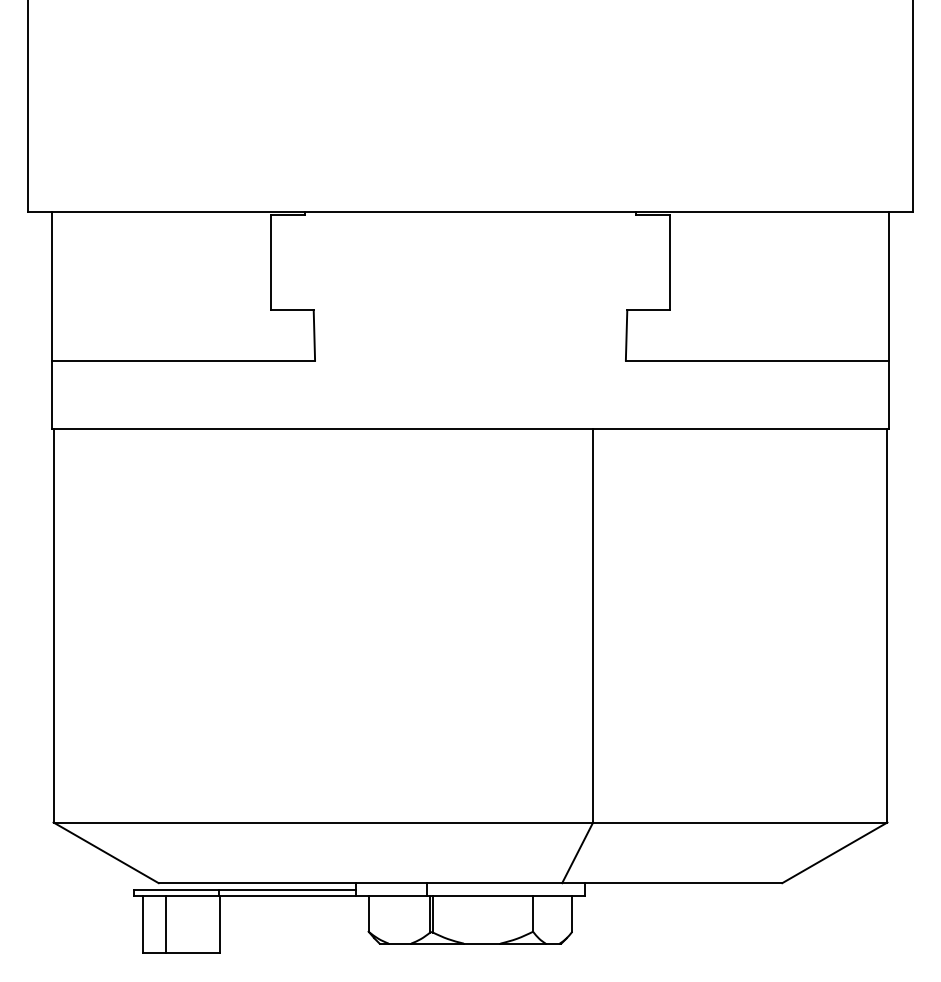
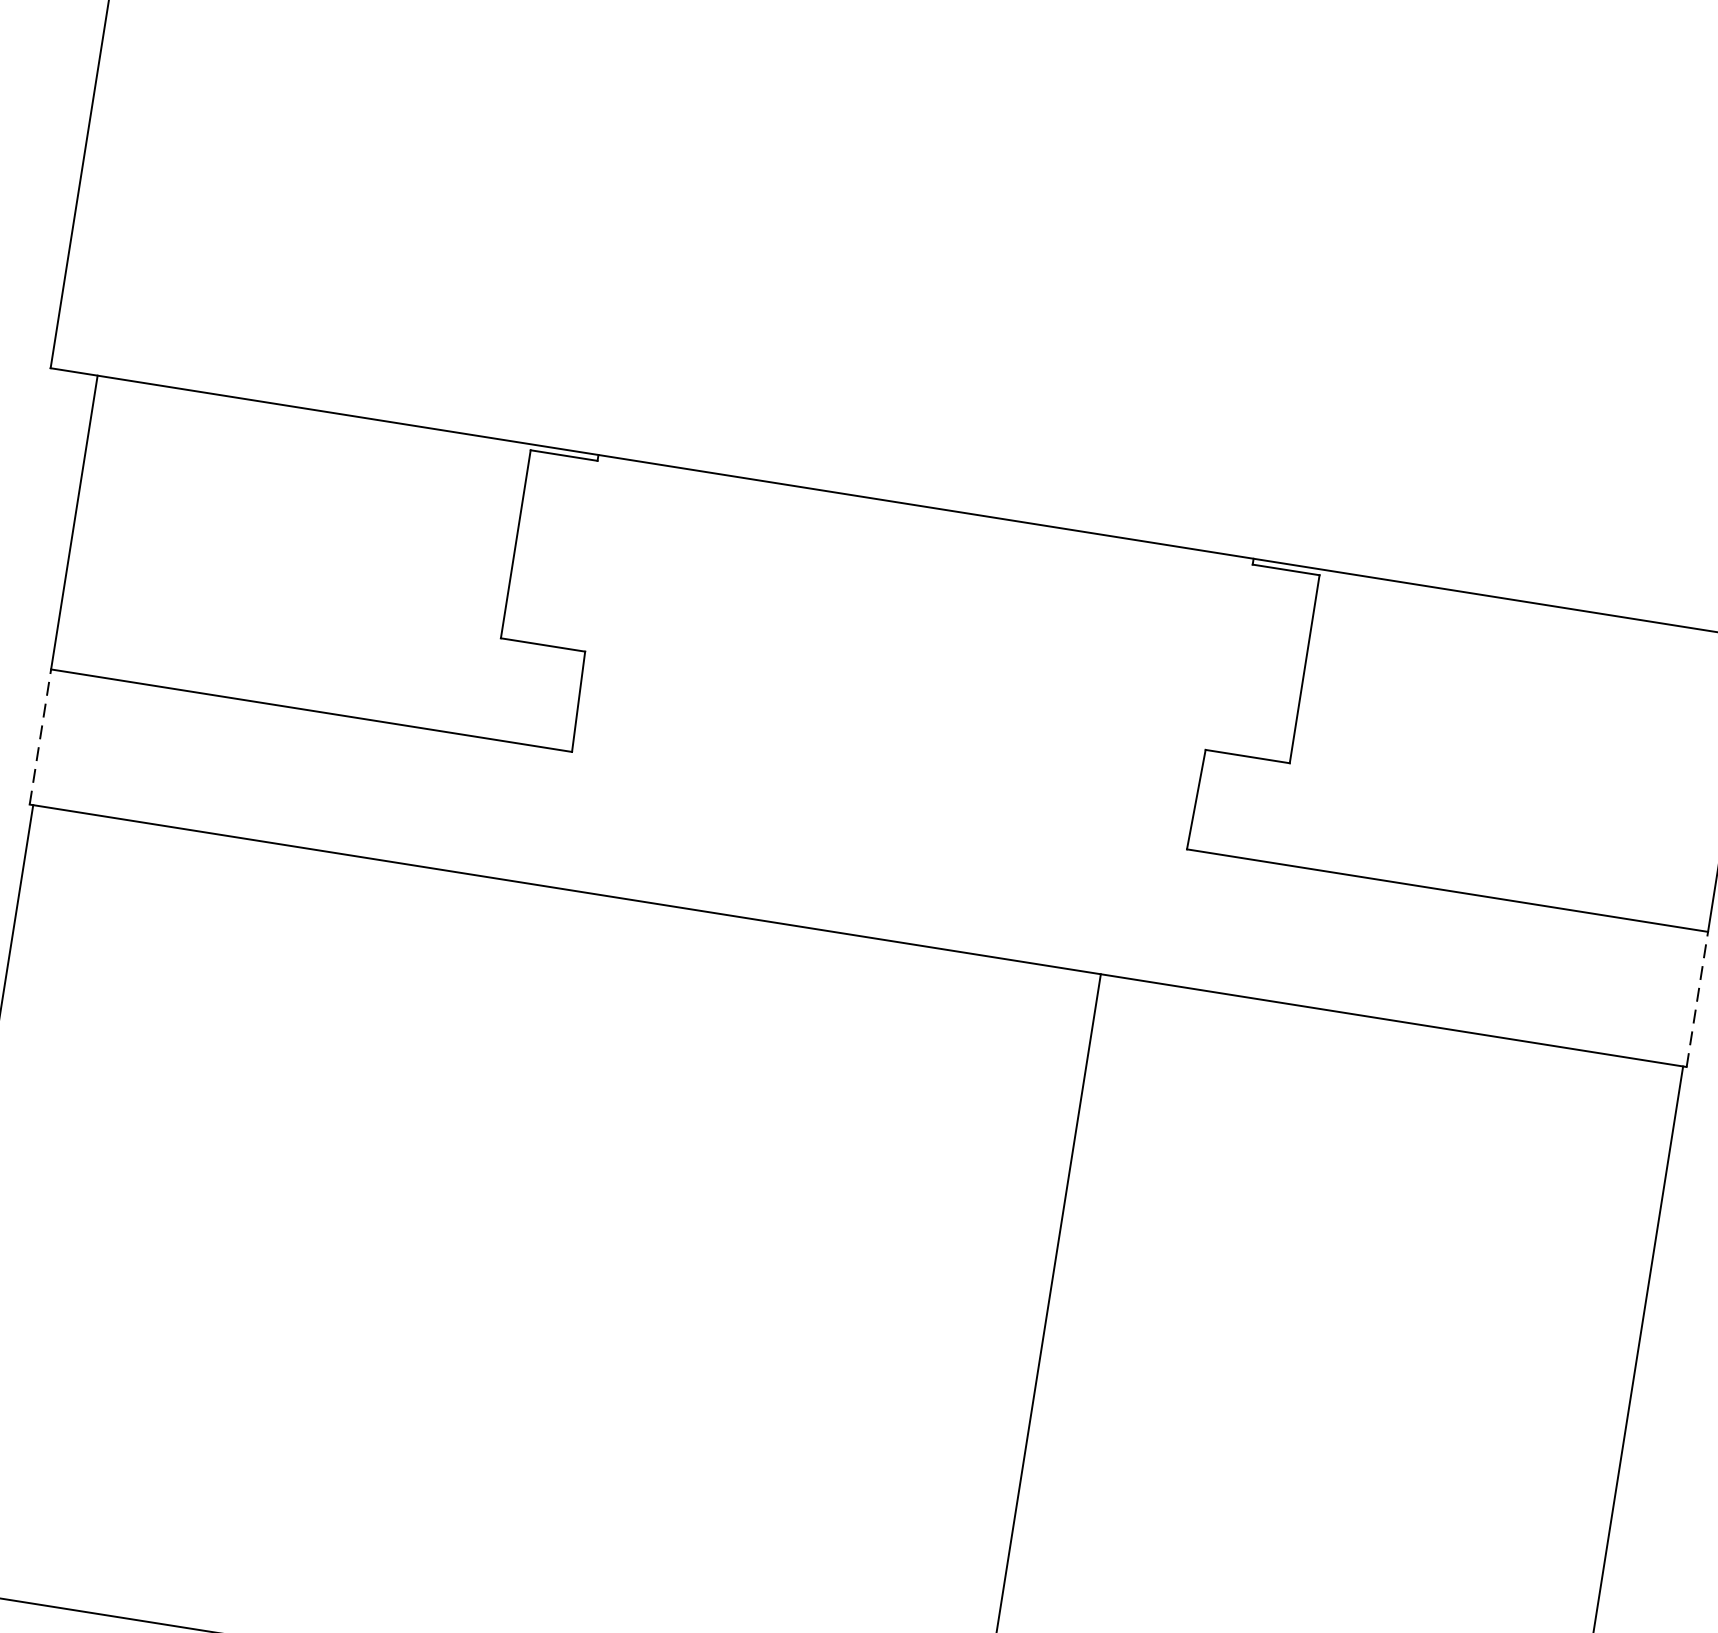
line: (51, 394) -> (39, 736), solid -> dashed
line: (889, 394) -> (1697, 999), solid -> dashed

